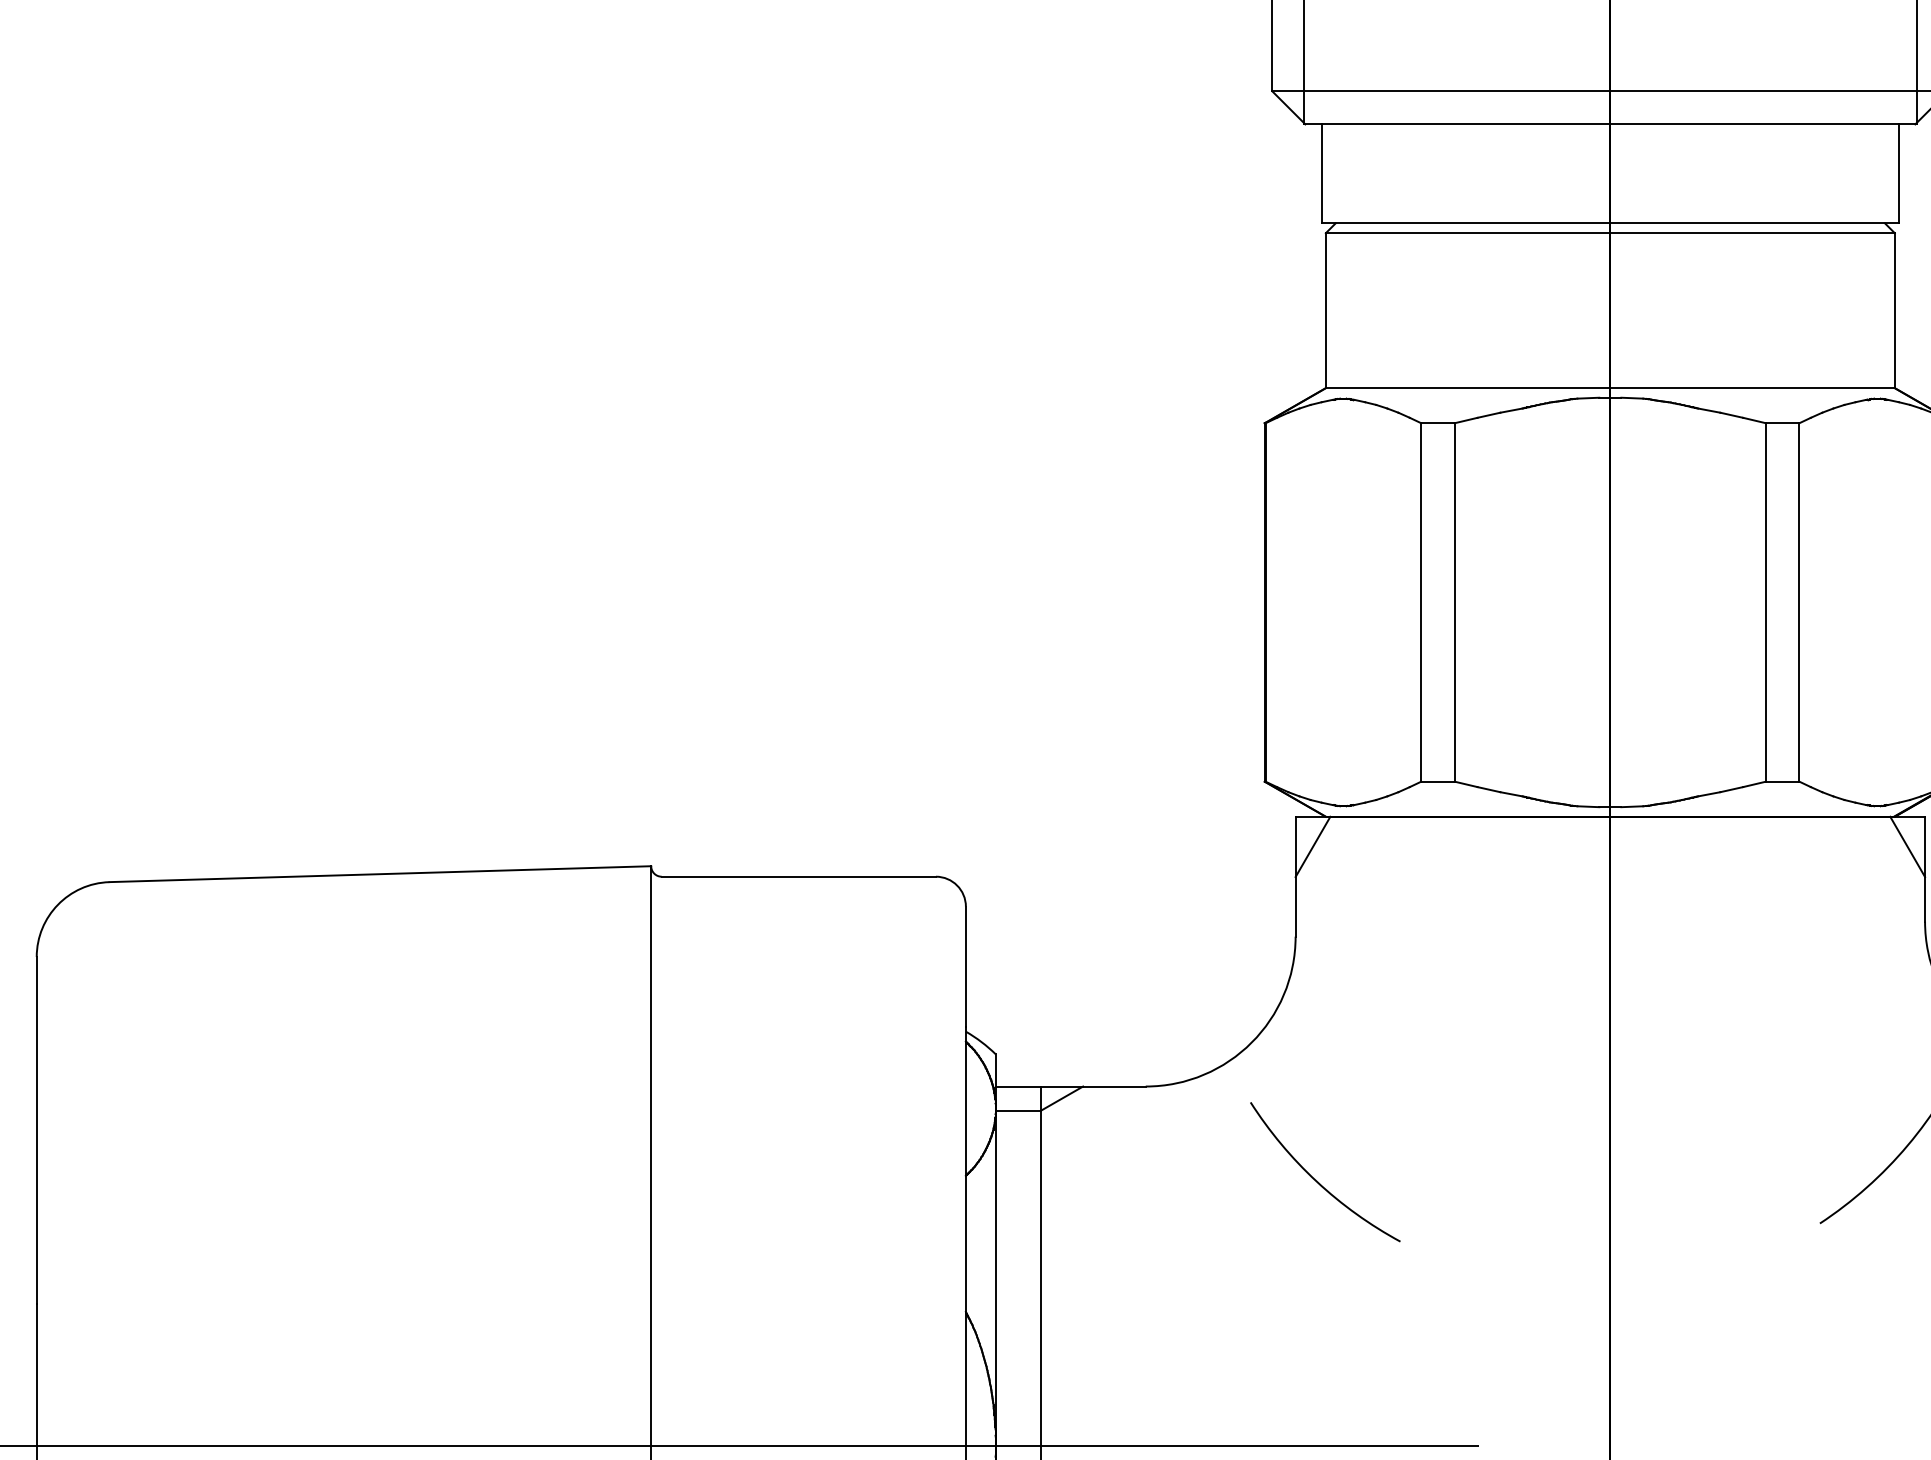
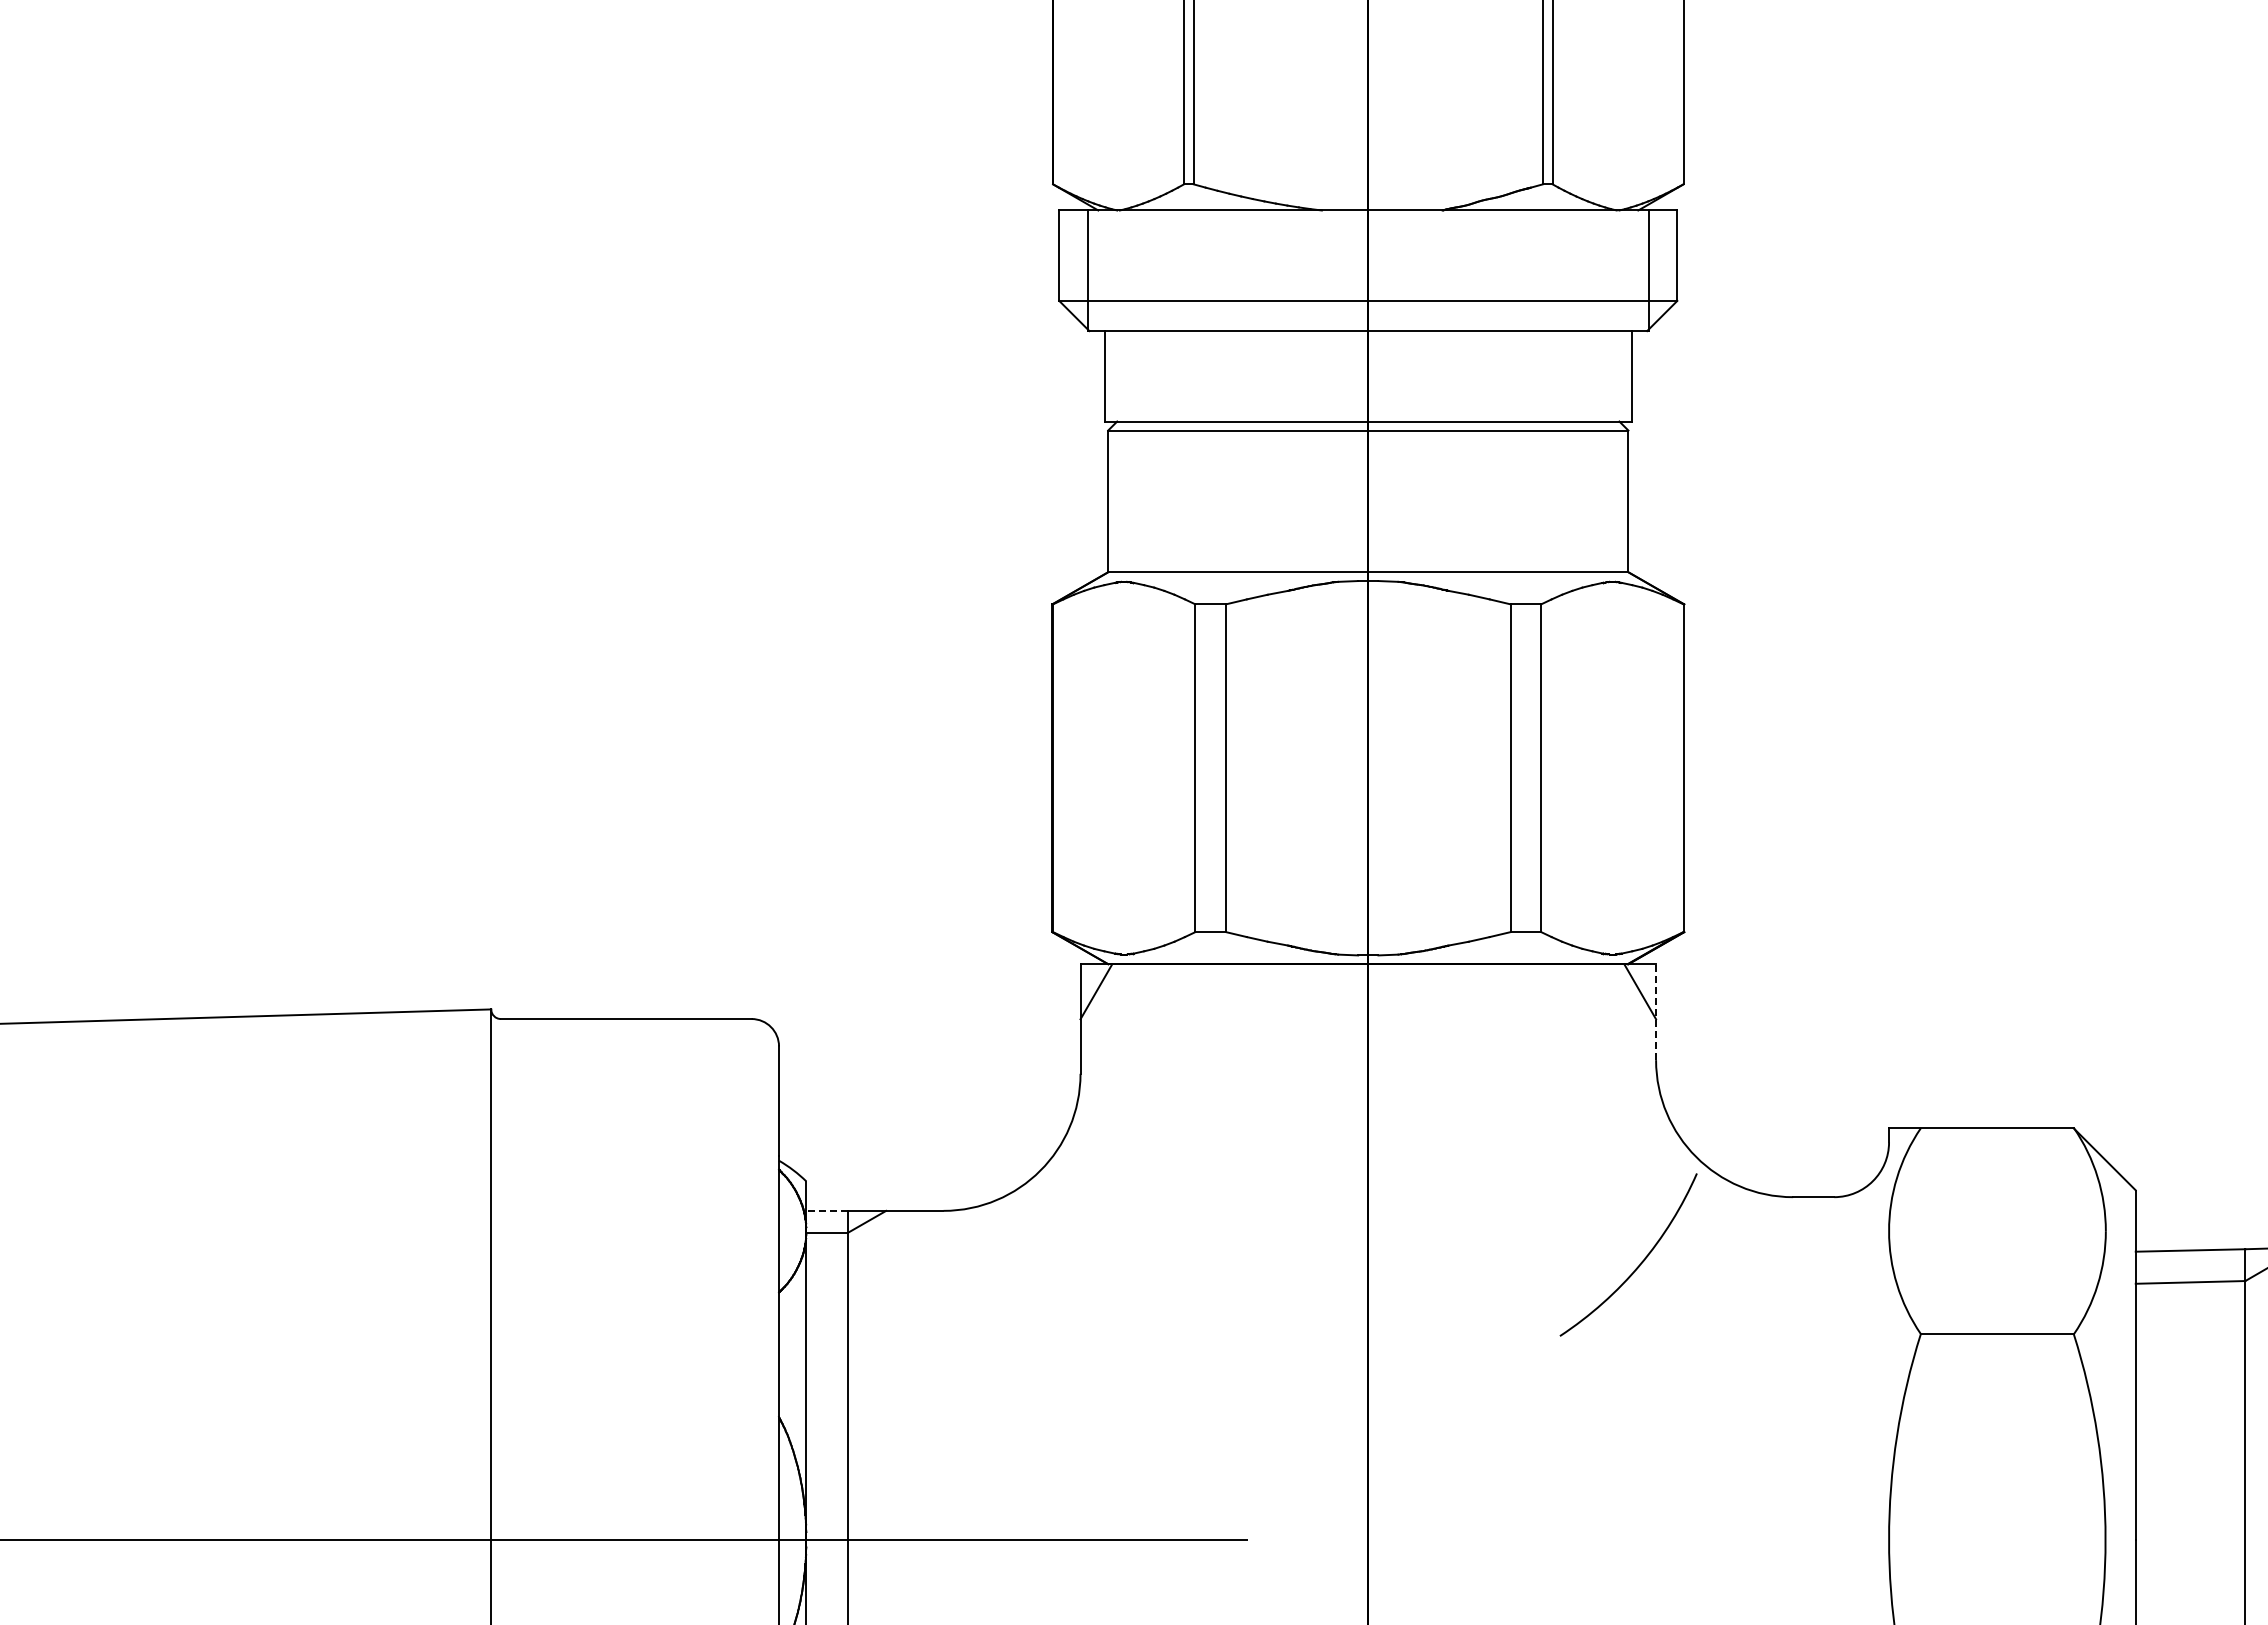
line: (1925, 869) -> (1656, 1012), solid -> dashed
line: (1018, 1086) -> (827, 1210), solid -> dashed
arc: (1317, 1180) -> (1100, 1296), removed

